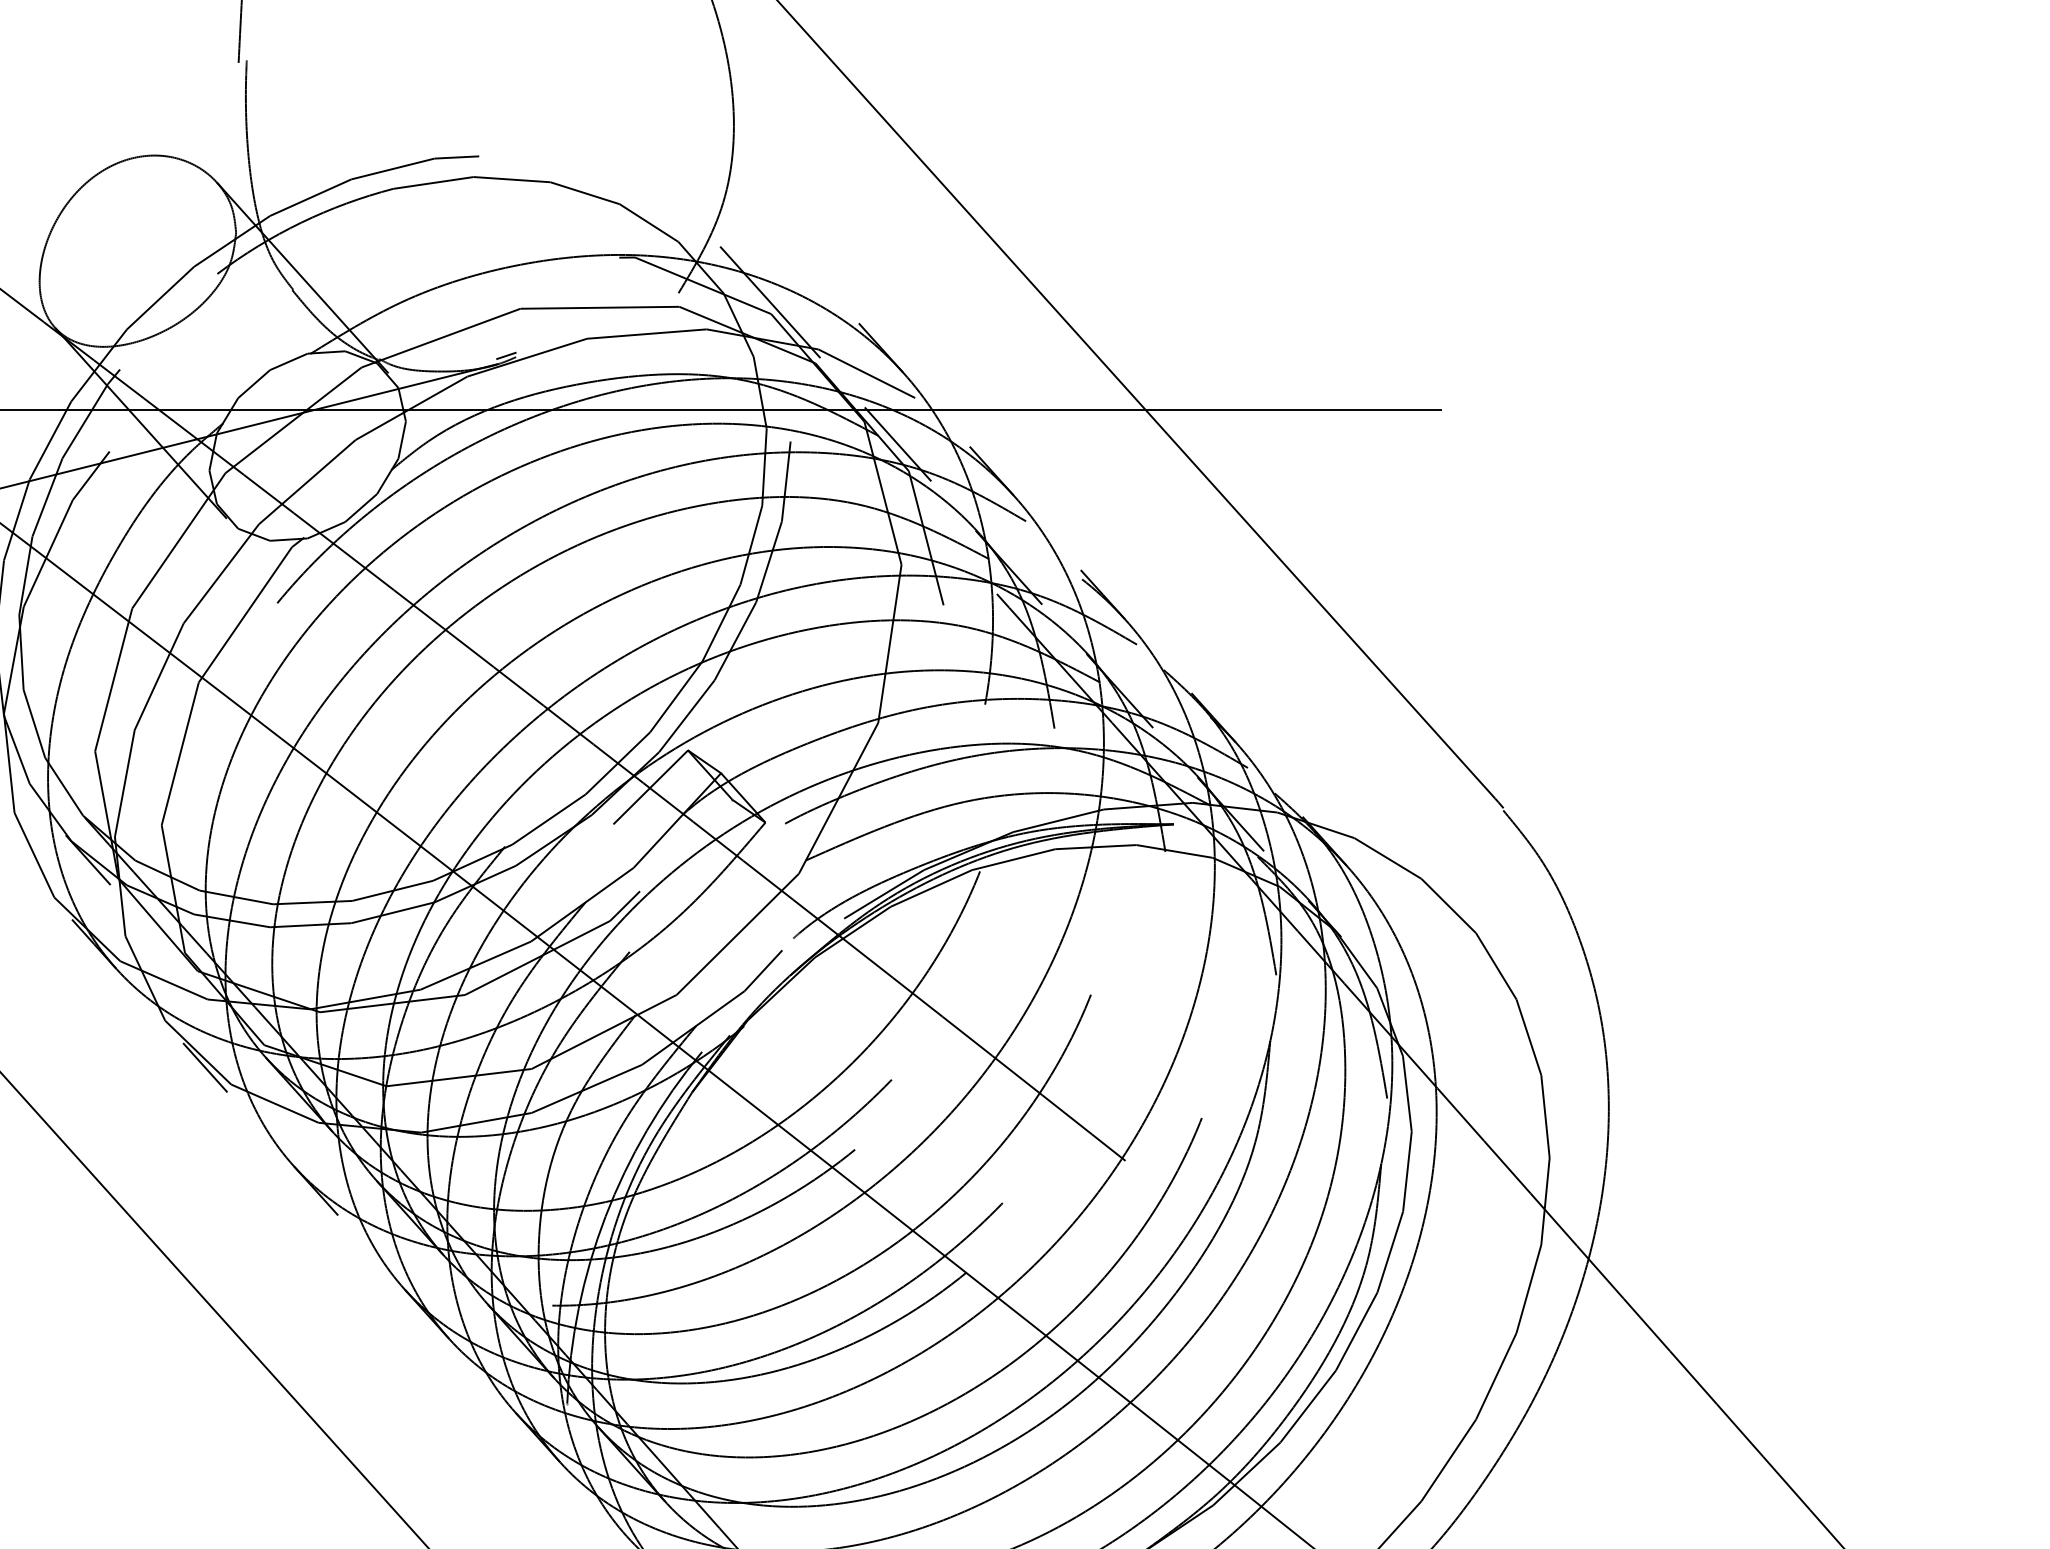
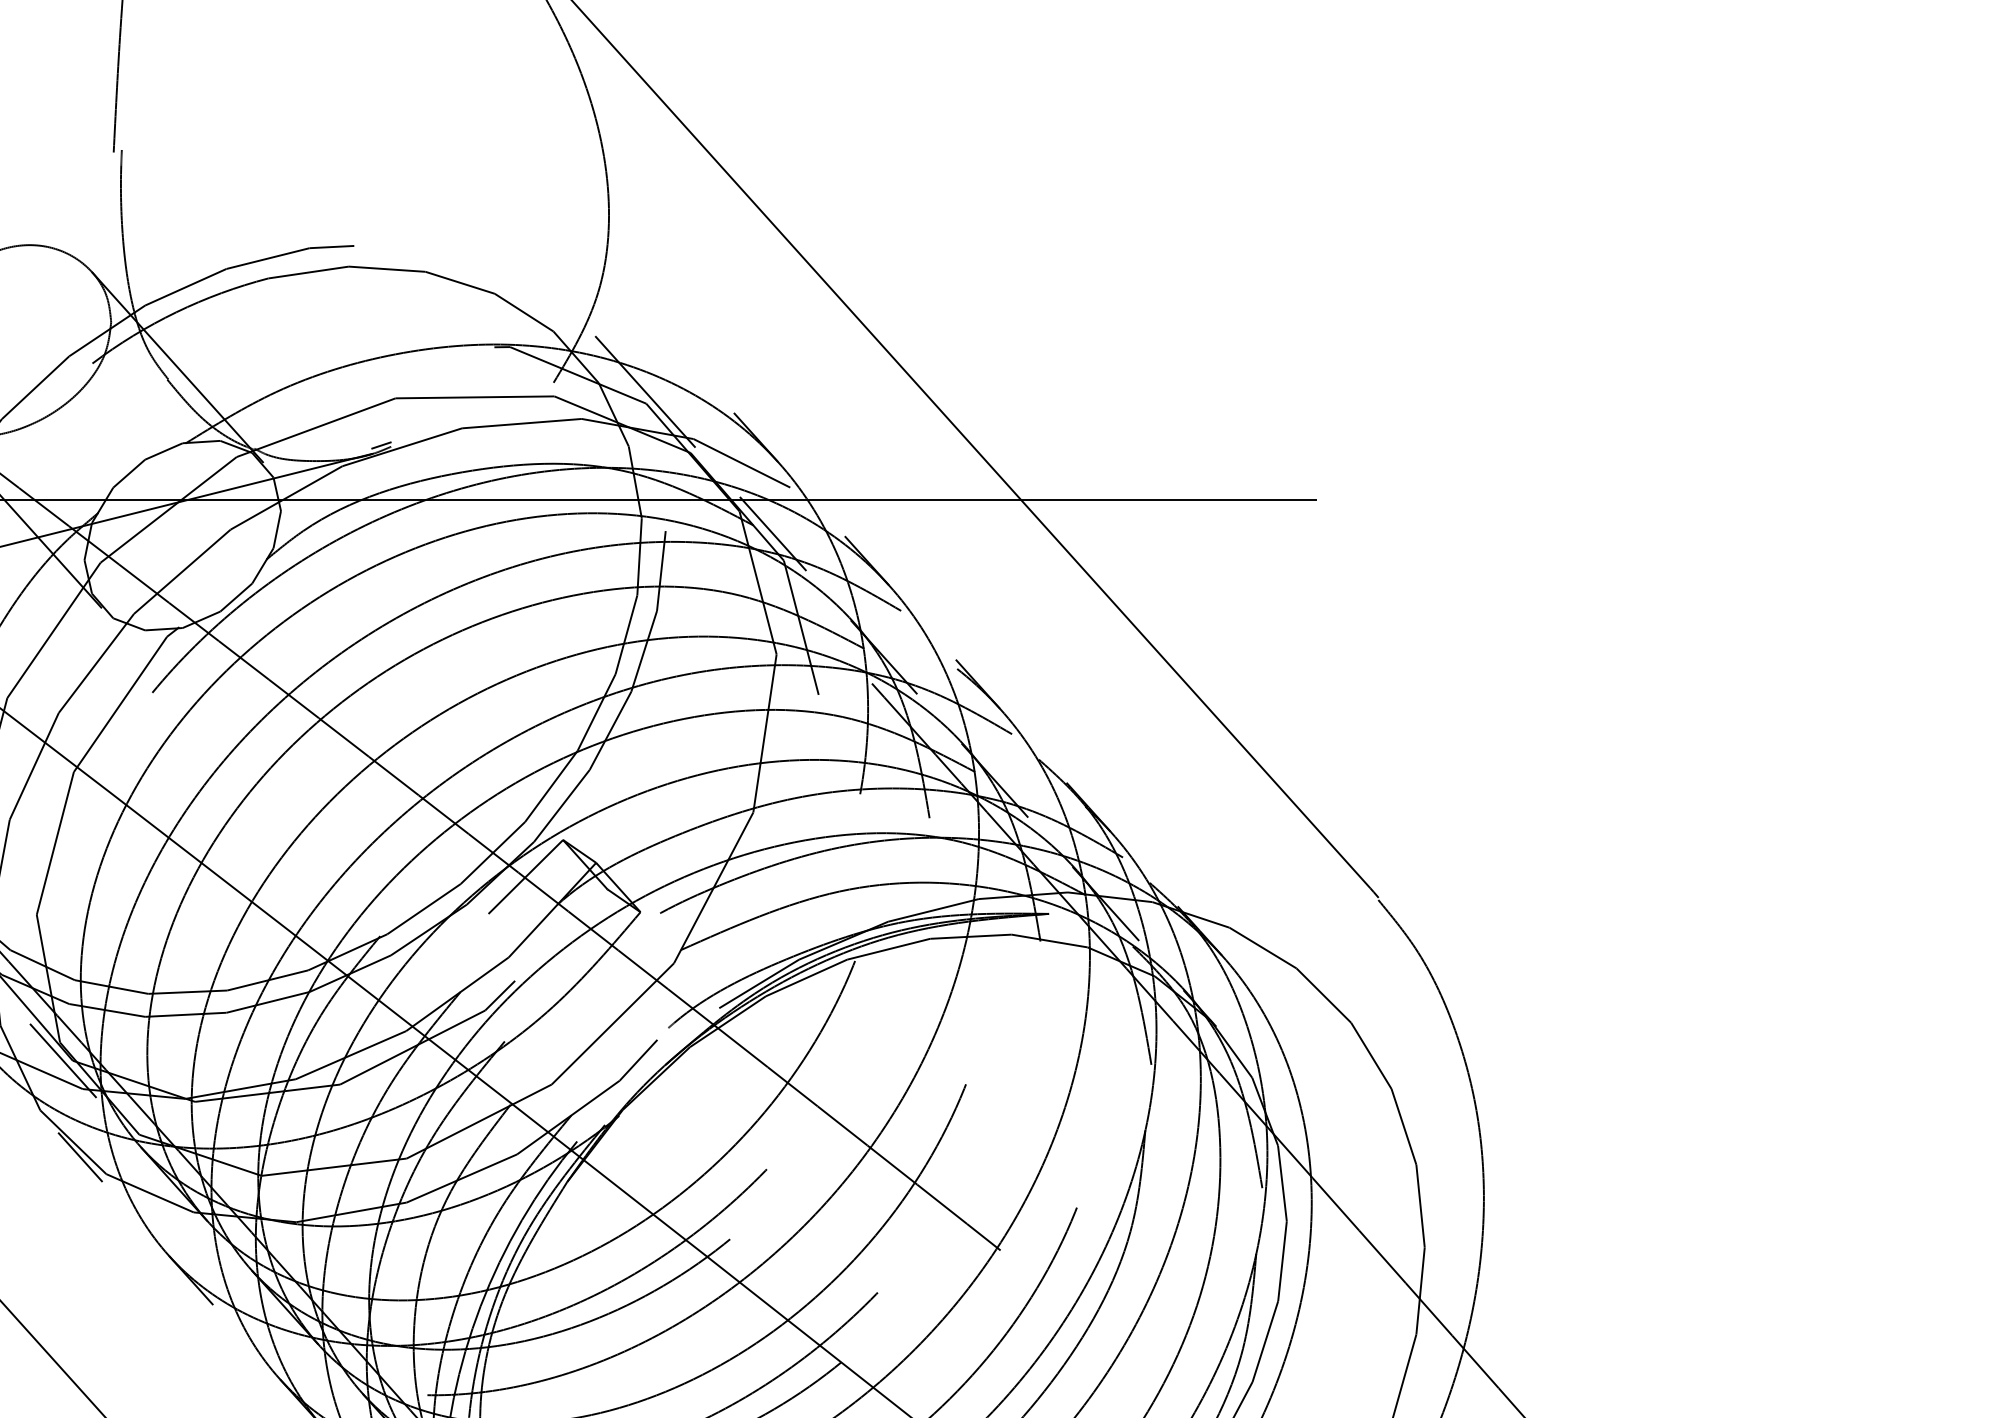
line: (187, 971) -> (62, 1061), added

